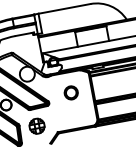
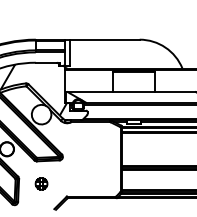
part: (71, 92) -> (93, 148), removed
part: (36, 125) -> (41, 183), size x0.6

